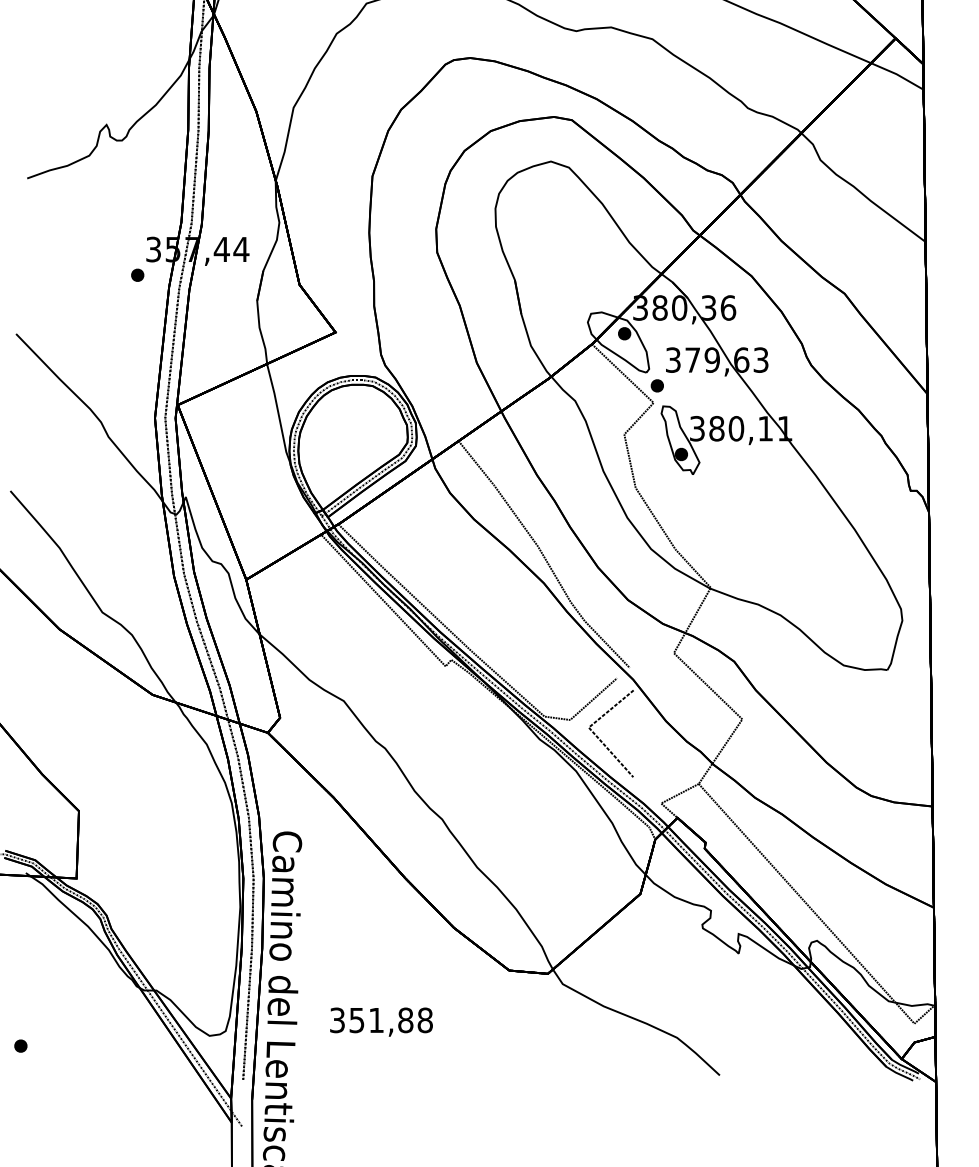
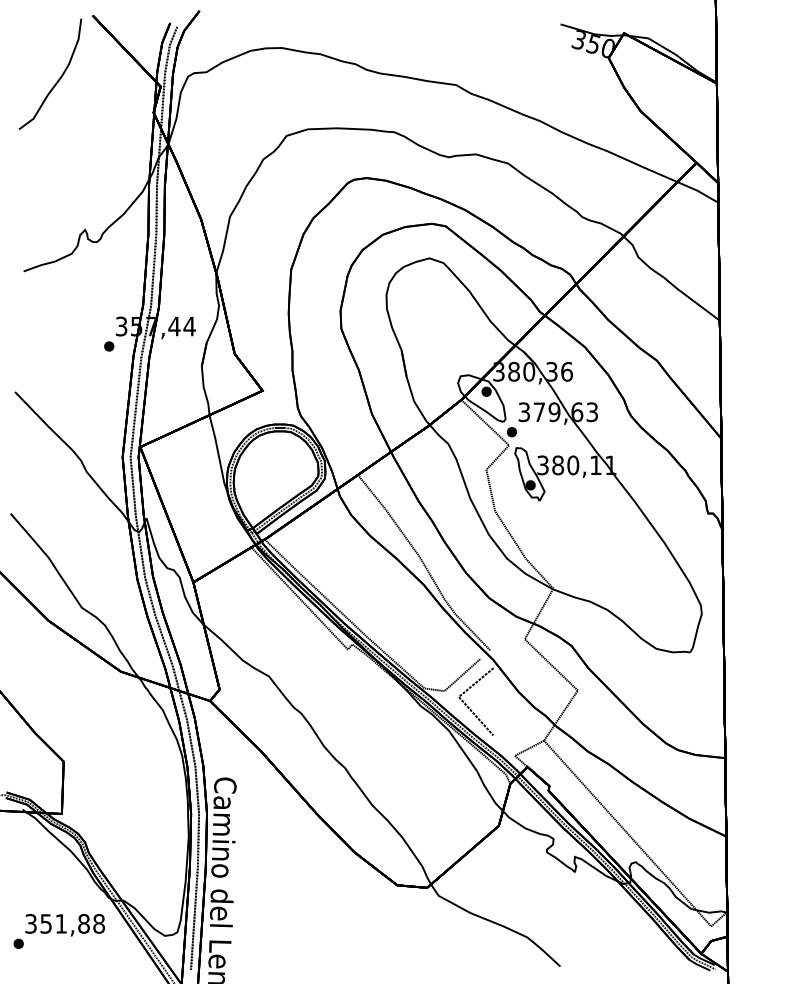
text: (380, 1022) -> (64, 925), moved

